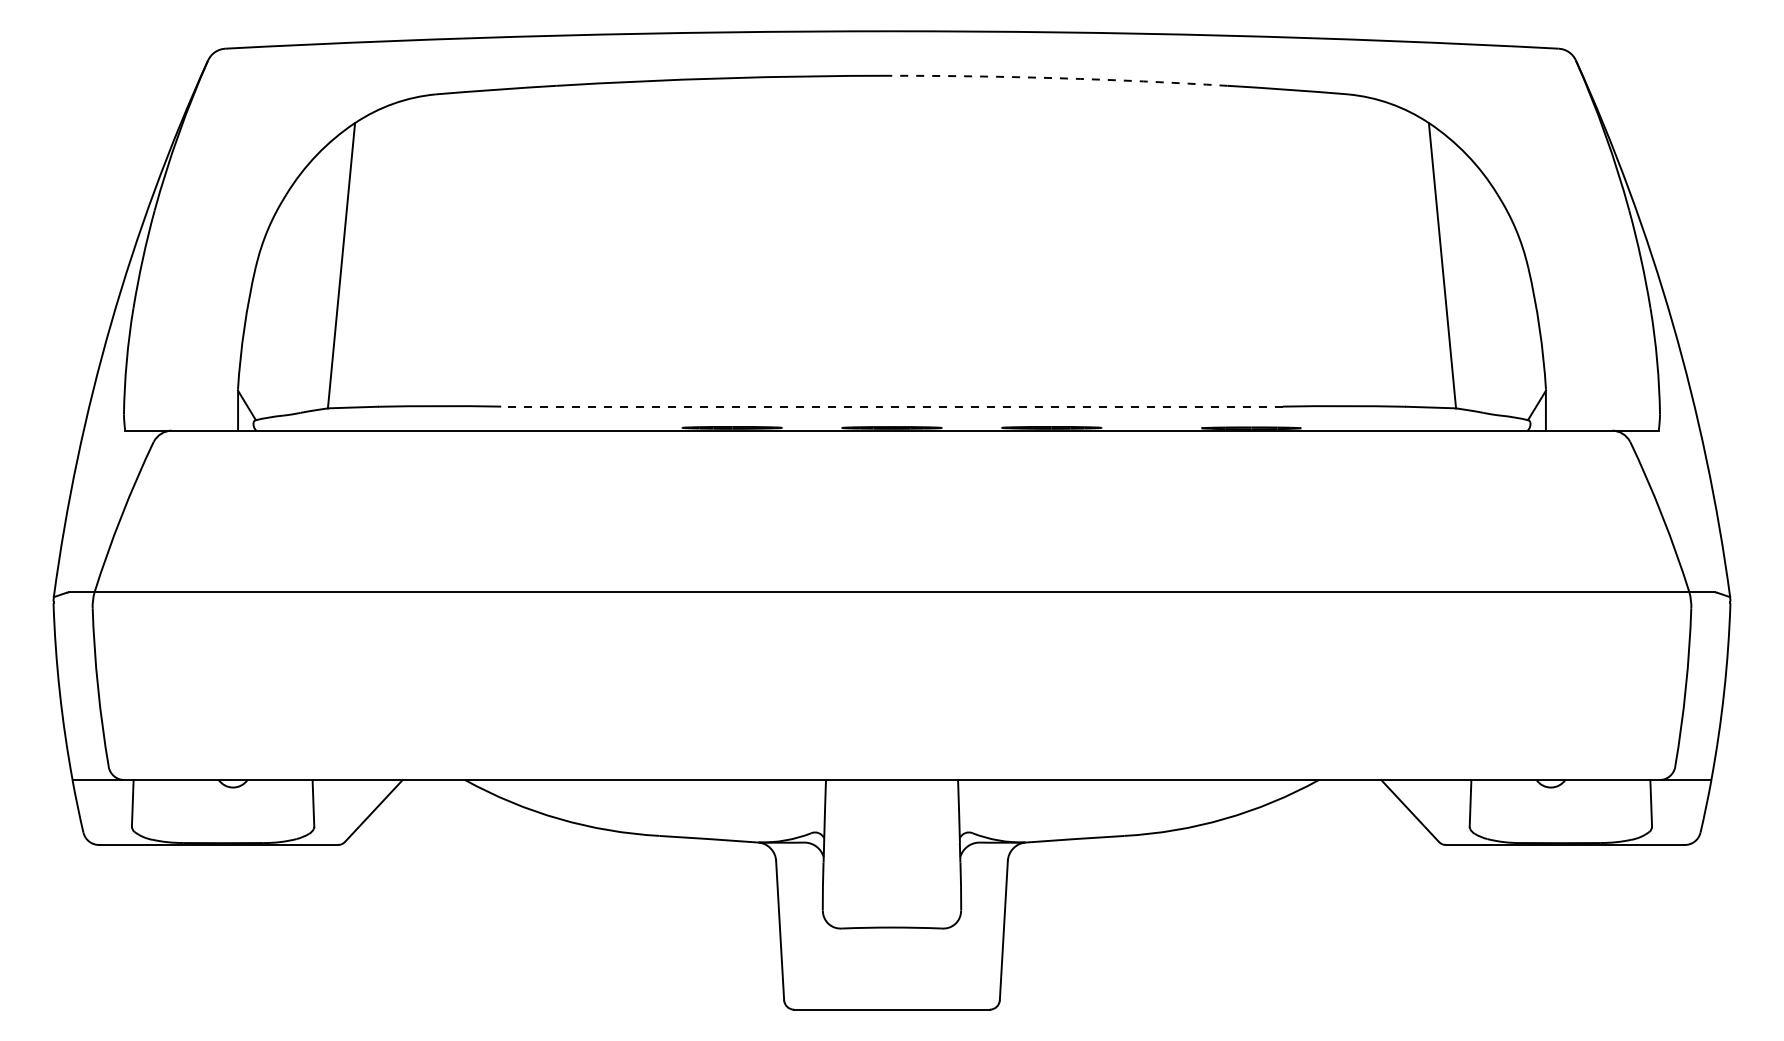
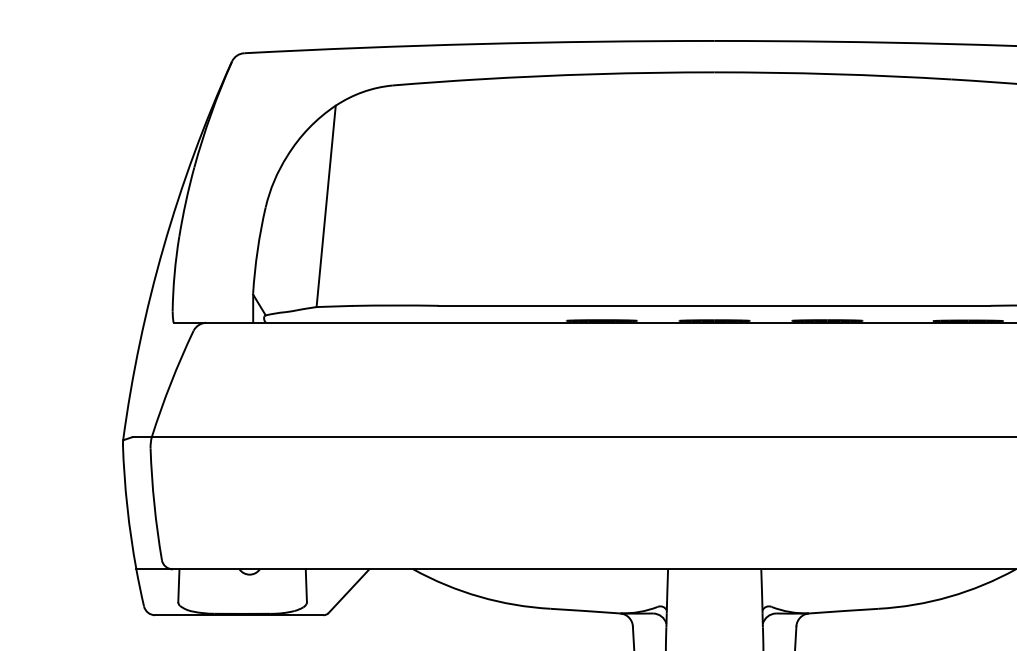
arc: (1059, 78) -> (832, 74), dashed -> solid
line: (892, 406) -> (715, 305), dashed -> solid

